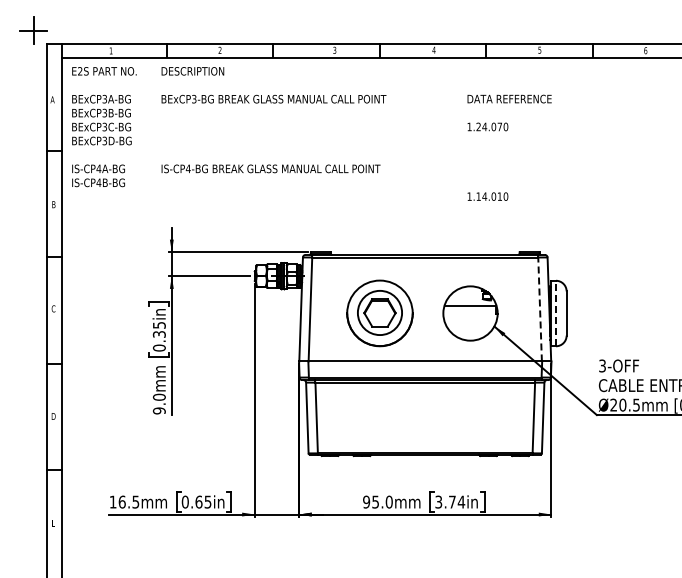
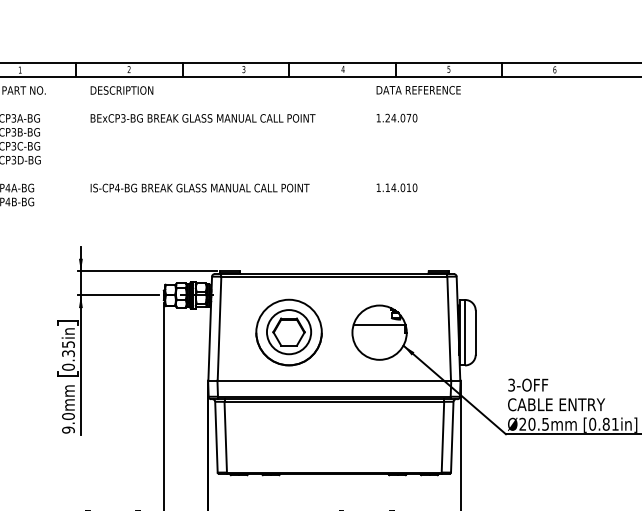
text: (273, 120) -> (202, 139), moved
text: (509, 147) -> (418, 138), moved
line: (540, 309) -> (449, 328), dashed -> solid
line: (555, 313) -> (464, 332), dashed -> solid

